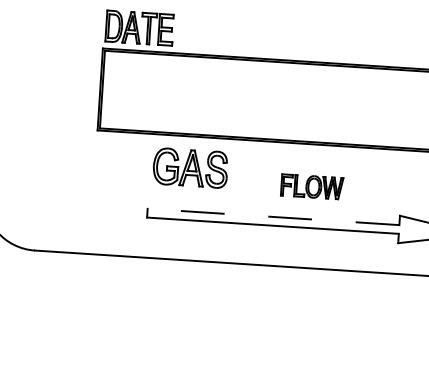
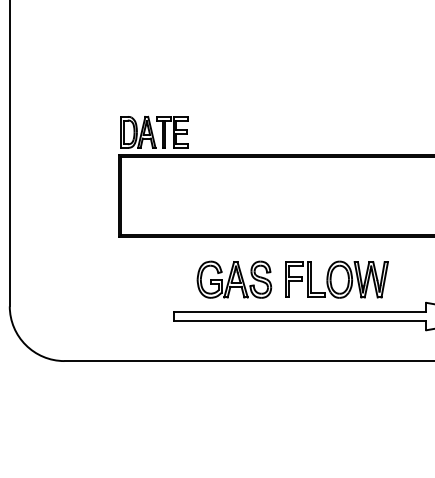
part: (190, 167) -> (234, 279), moved
part: (311, 186) -> (336, 279), size x1.67
line: (272, 217) -> (299, 312), dashed -> solid

